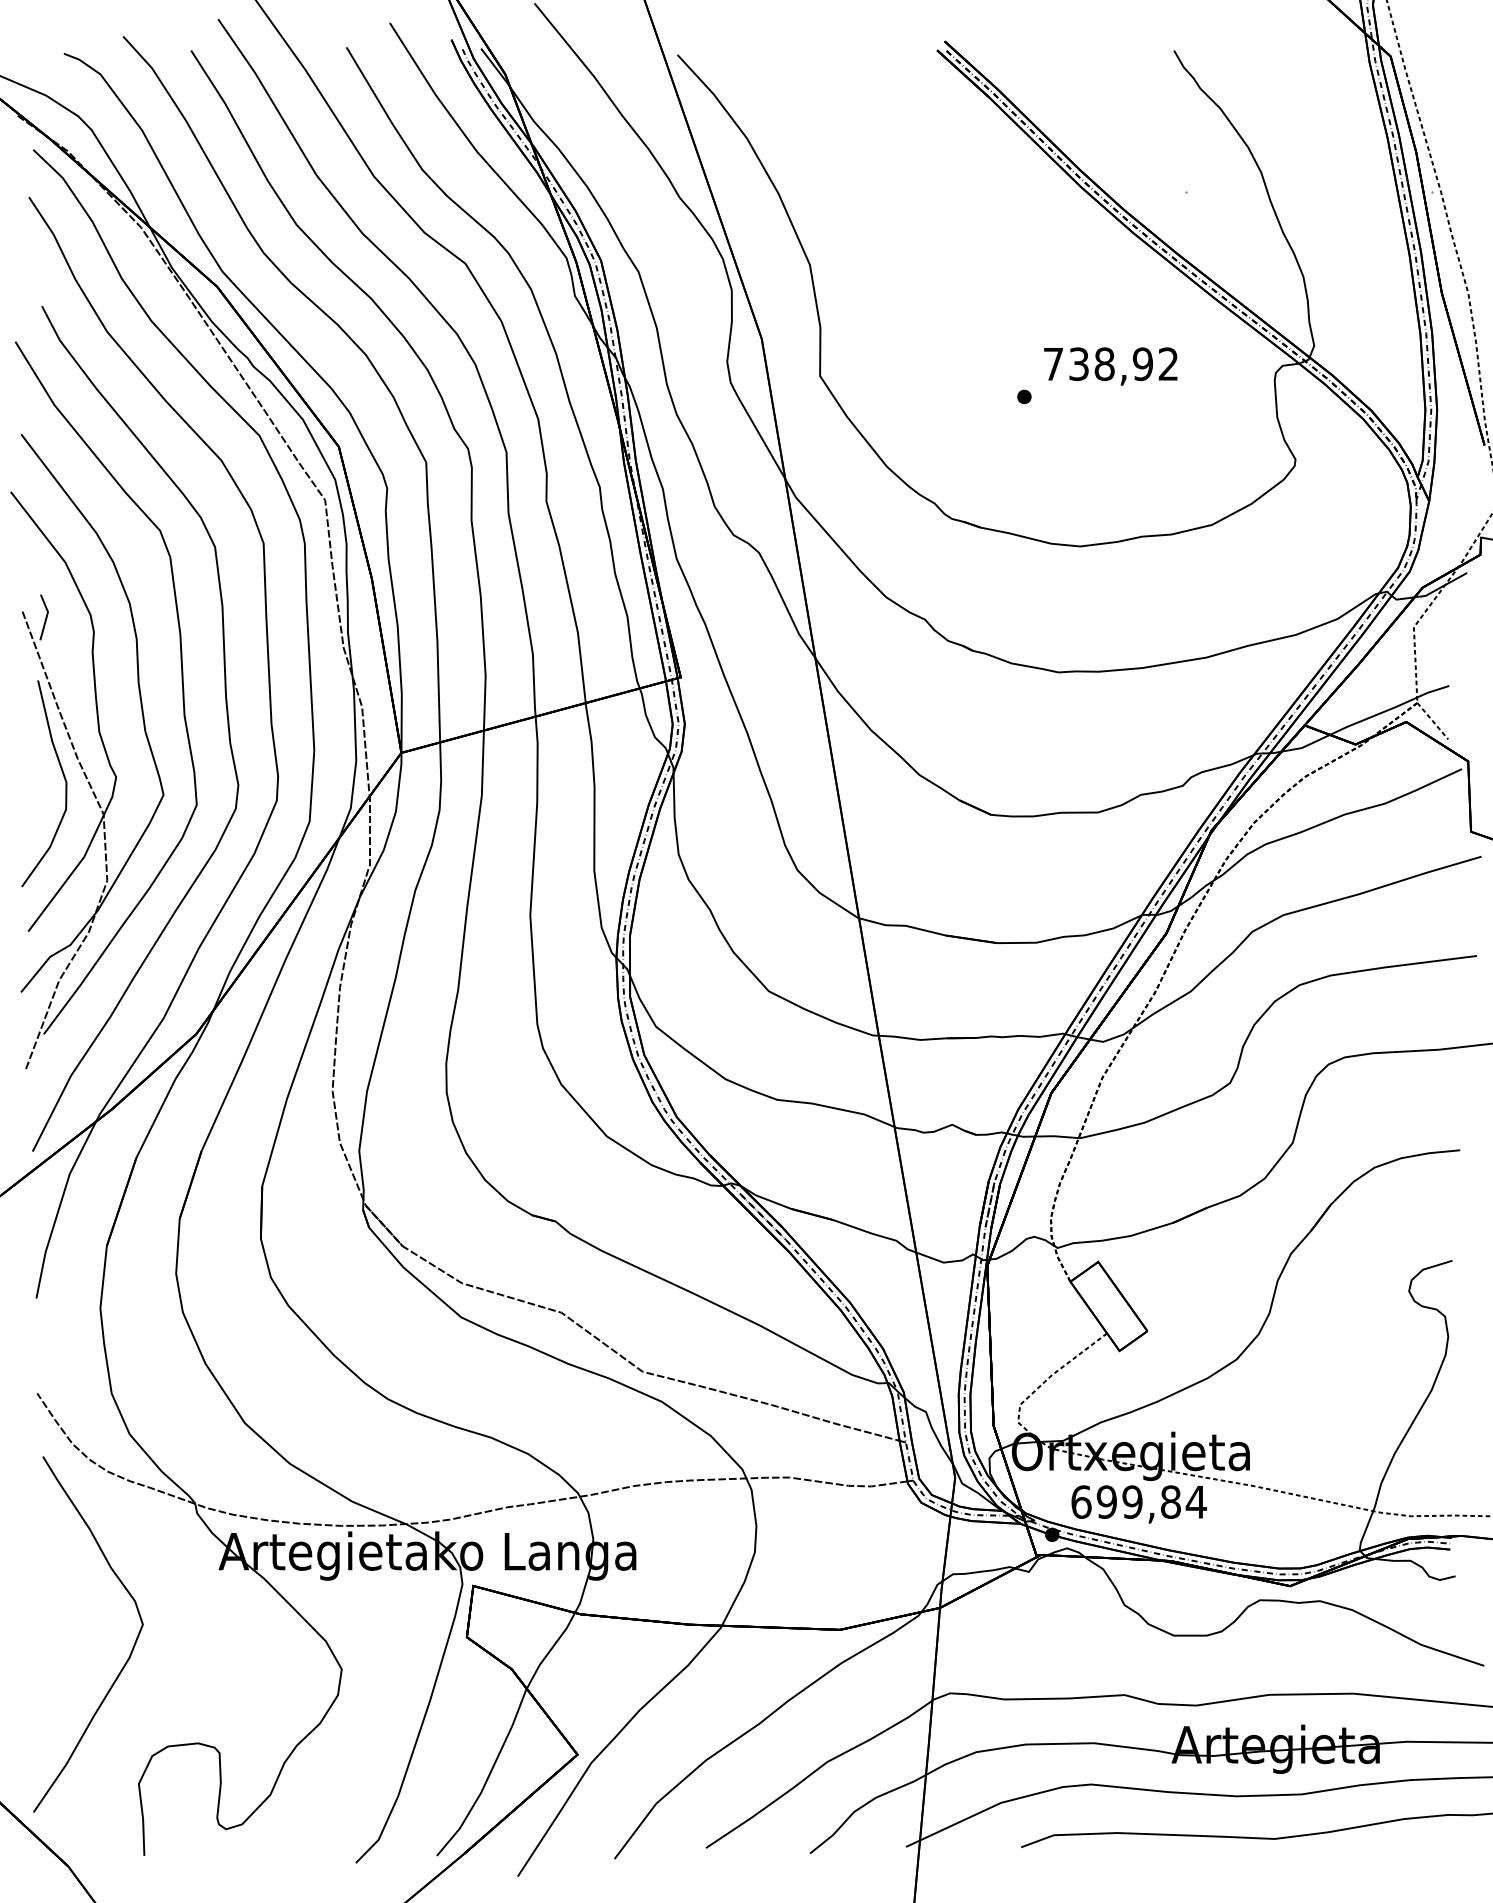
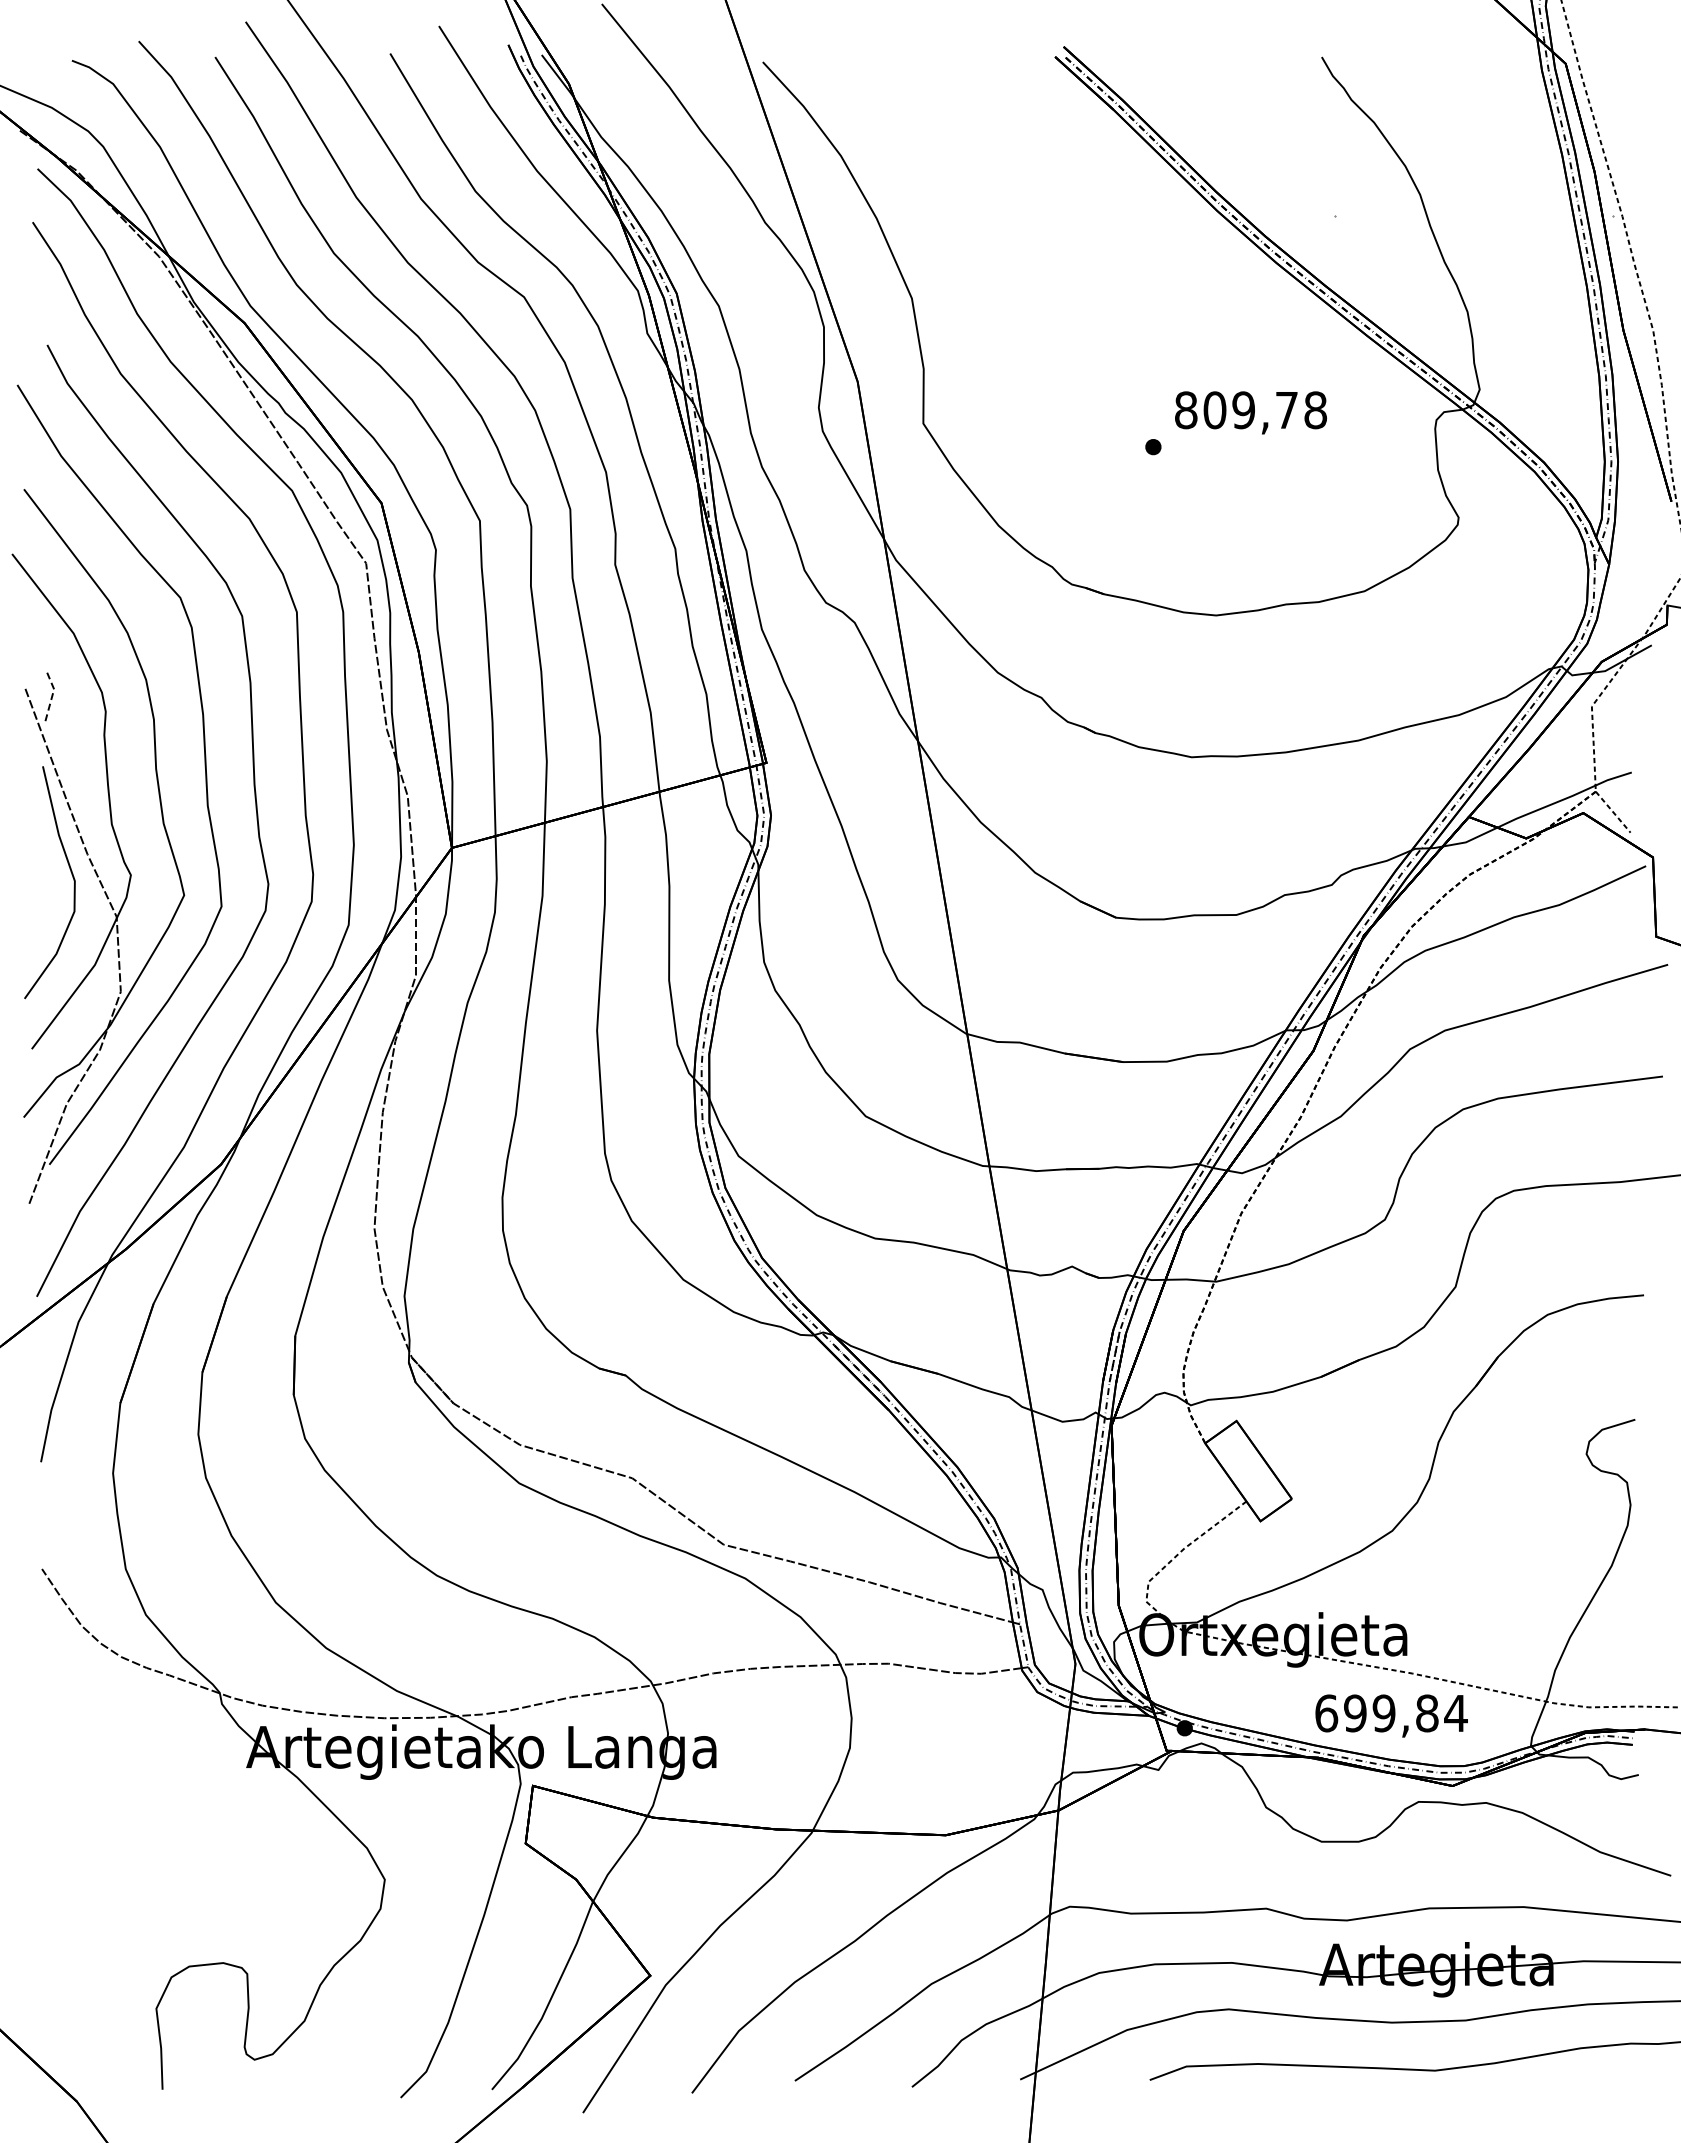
text: (1111, 364) -> (1251, 410), 738,92 -> 809,78
line: (46, 616) -> (52, 694), solid -> dashed
text: (1139, 1503) -> (1391, 1715), moved
curve: (130, 1651) -> (147, 1859), removed

